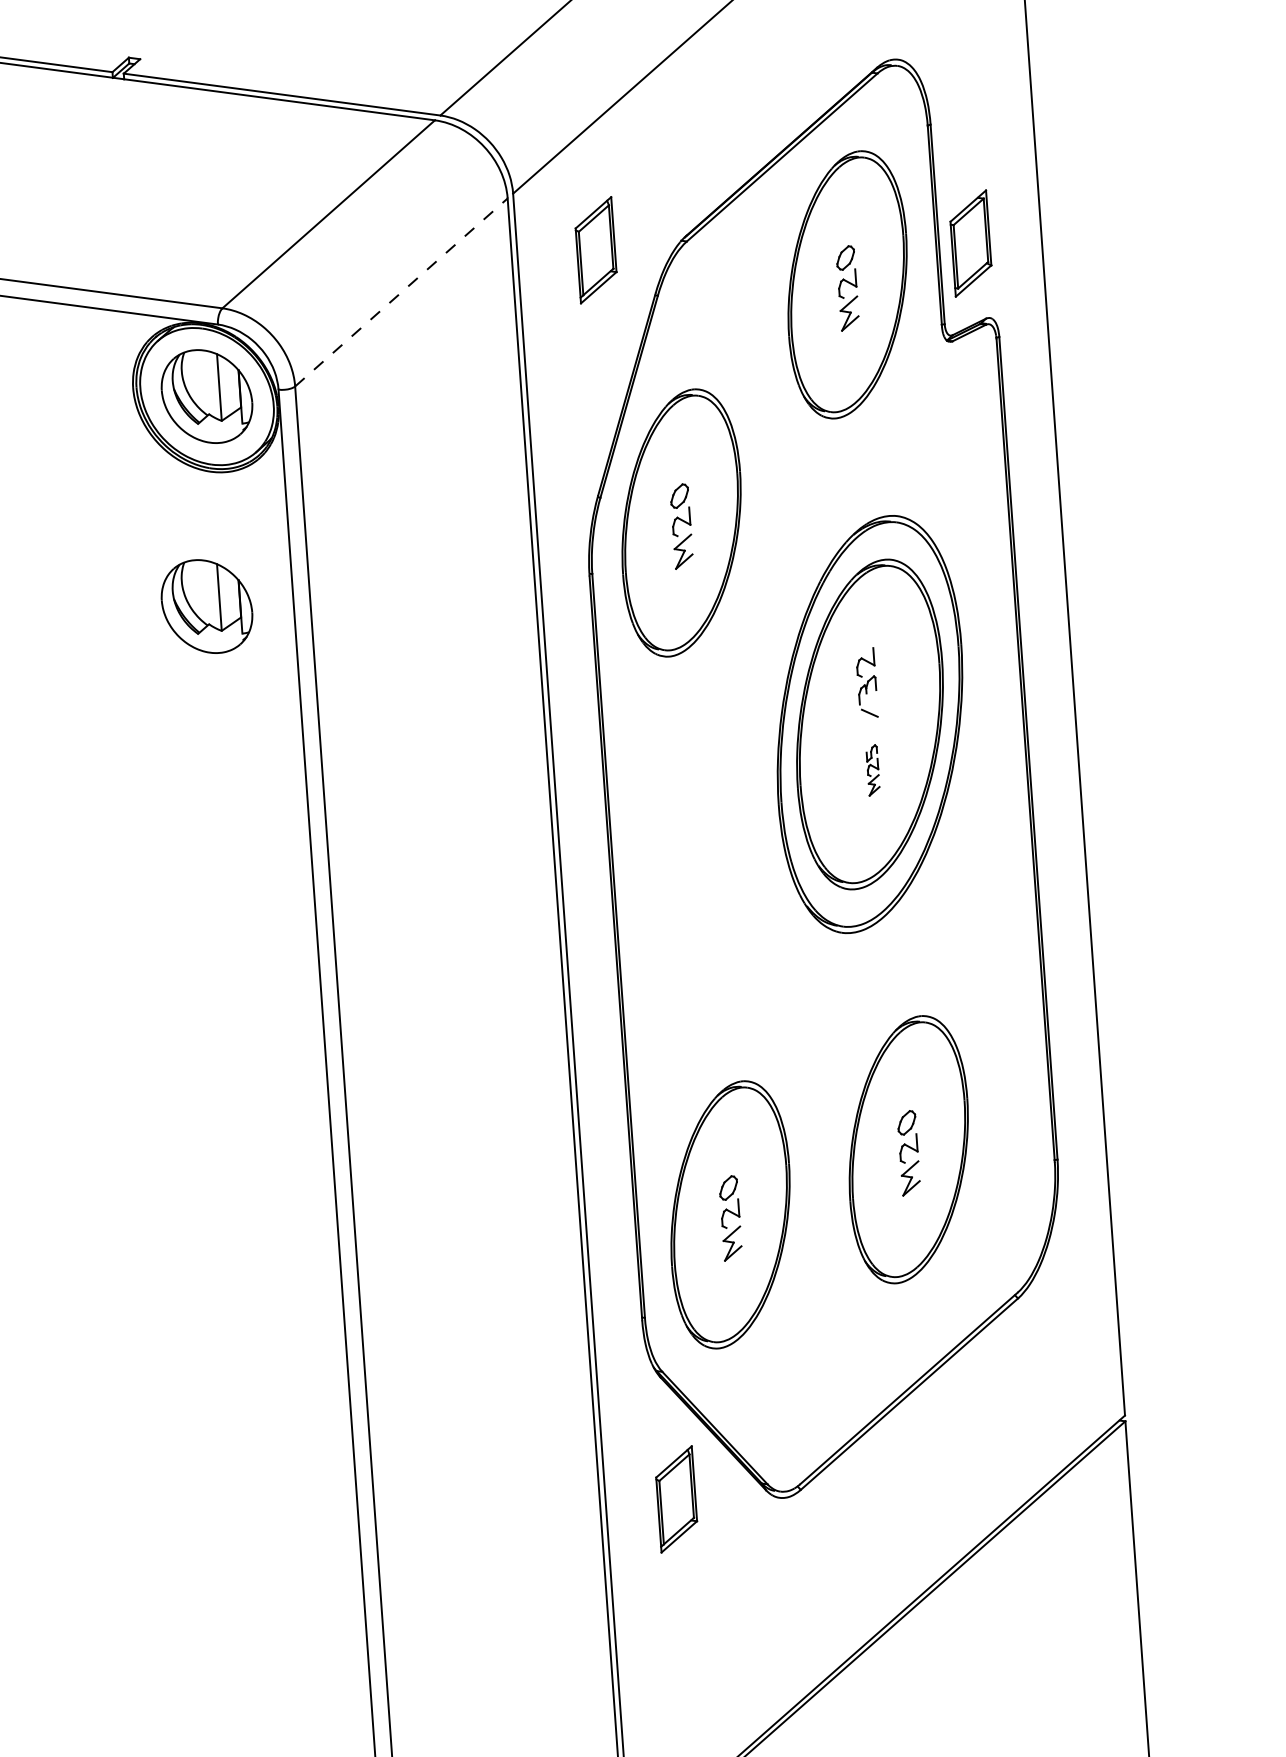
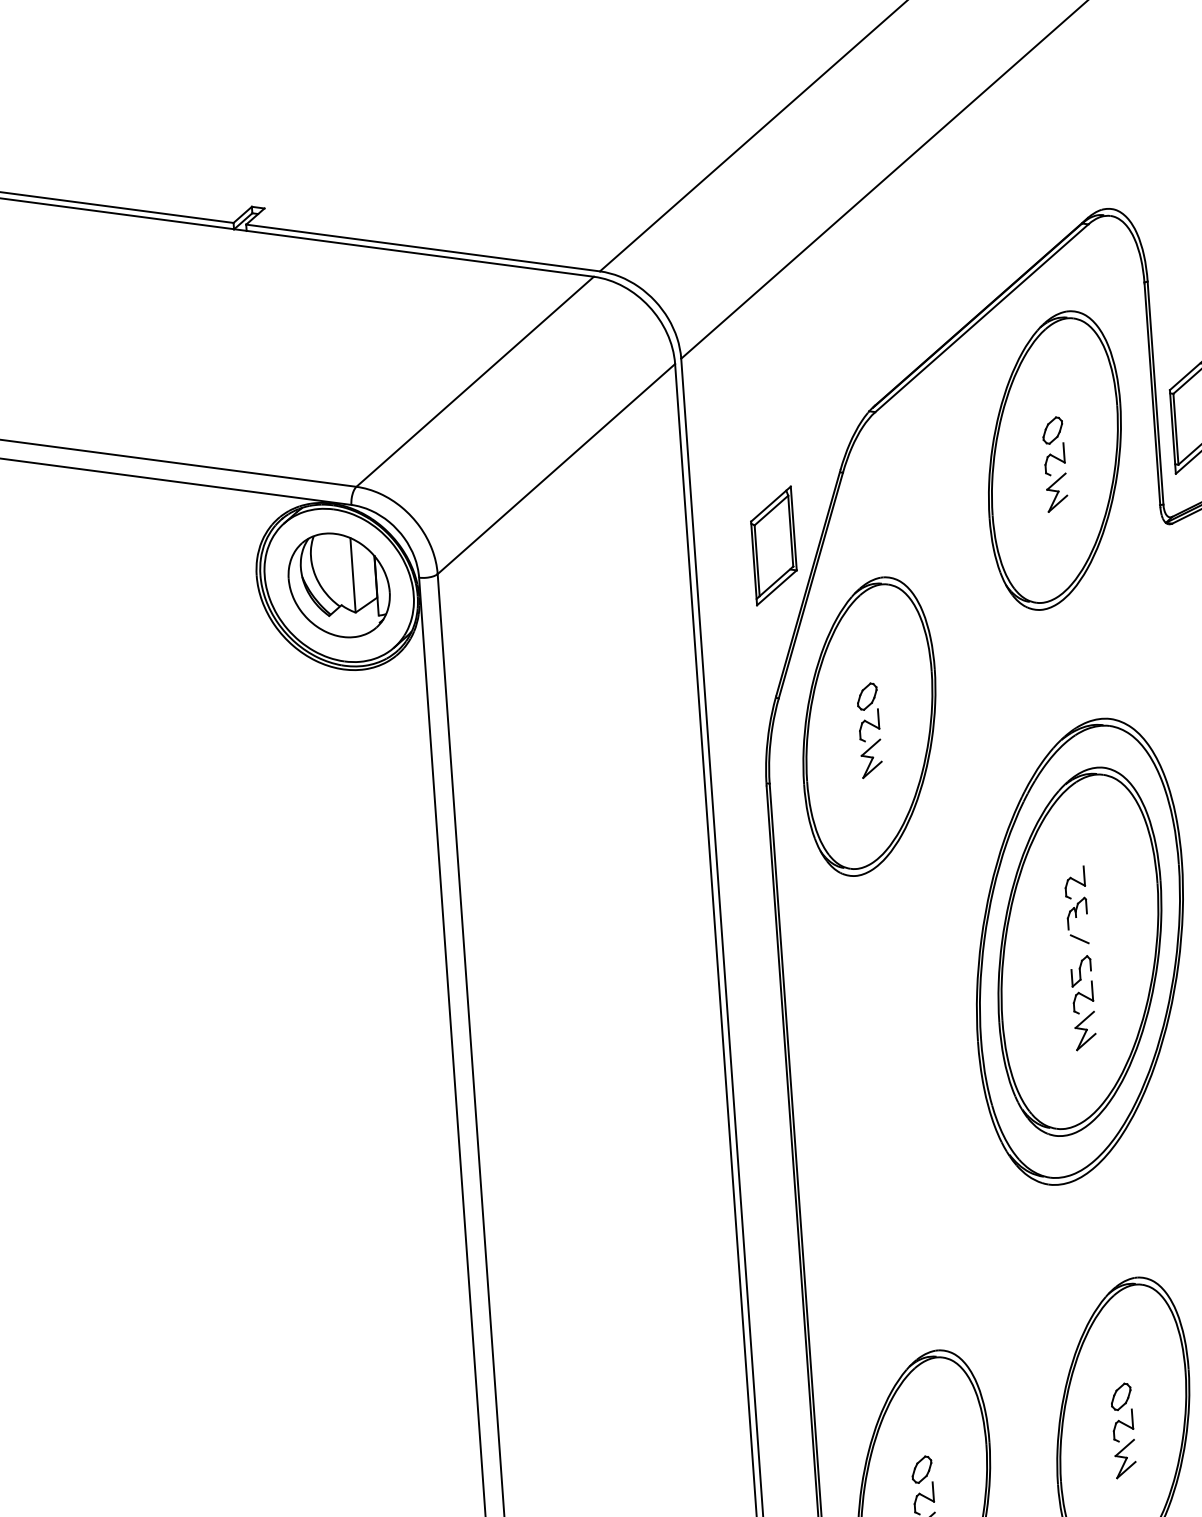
part: (595, 250) -> (773, 546), moved
line: (401, 292) -> (556, 469), dashed -> solid
part: (206, 606) -> (338, 819), removed
part: (872, 770) -> (1082, 1003), size x1.67

